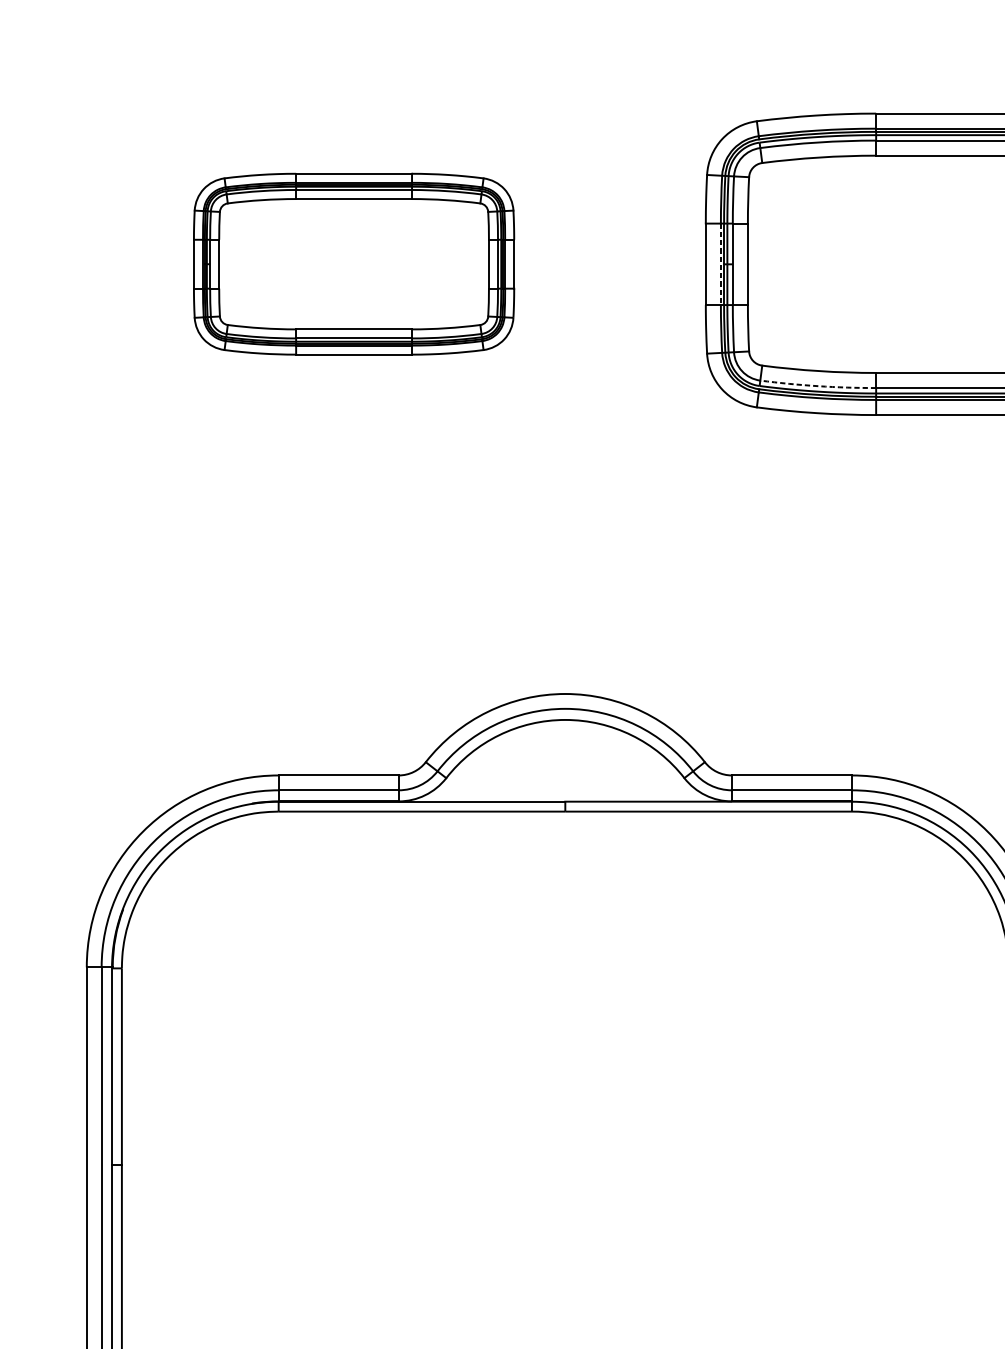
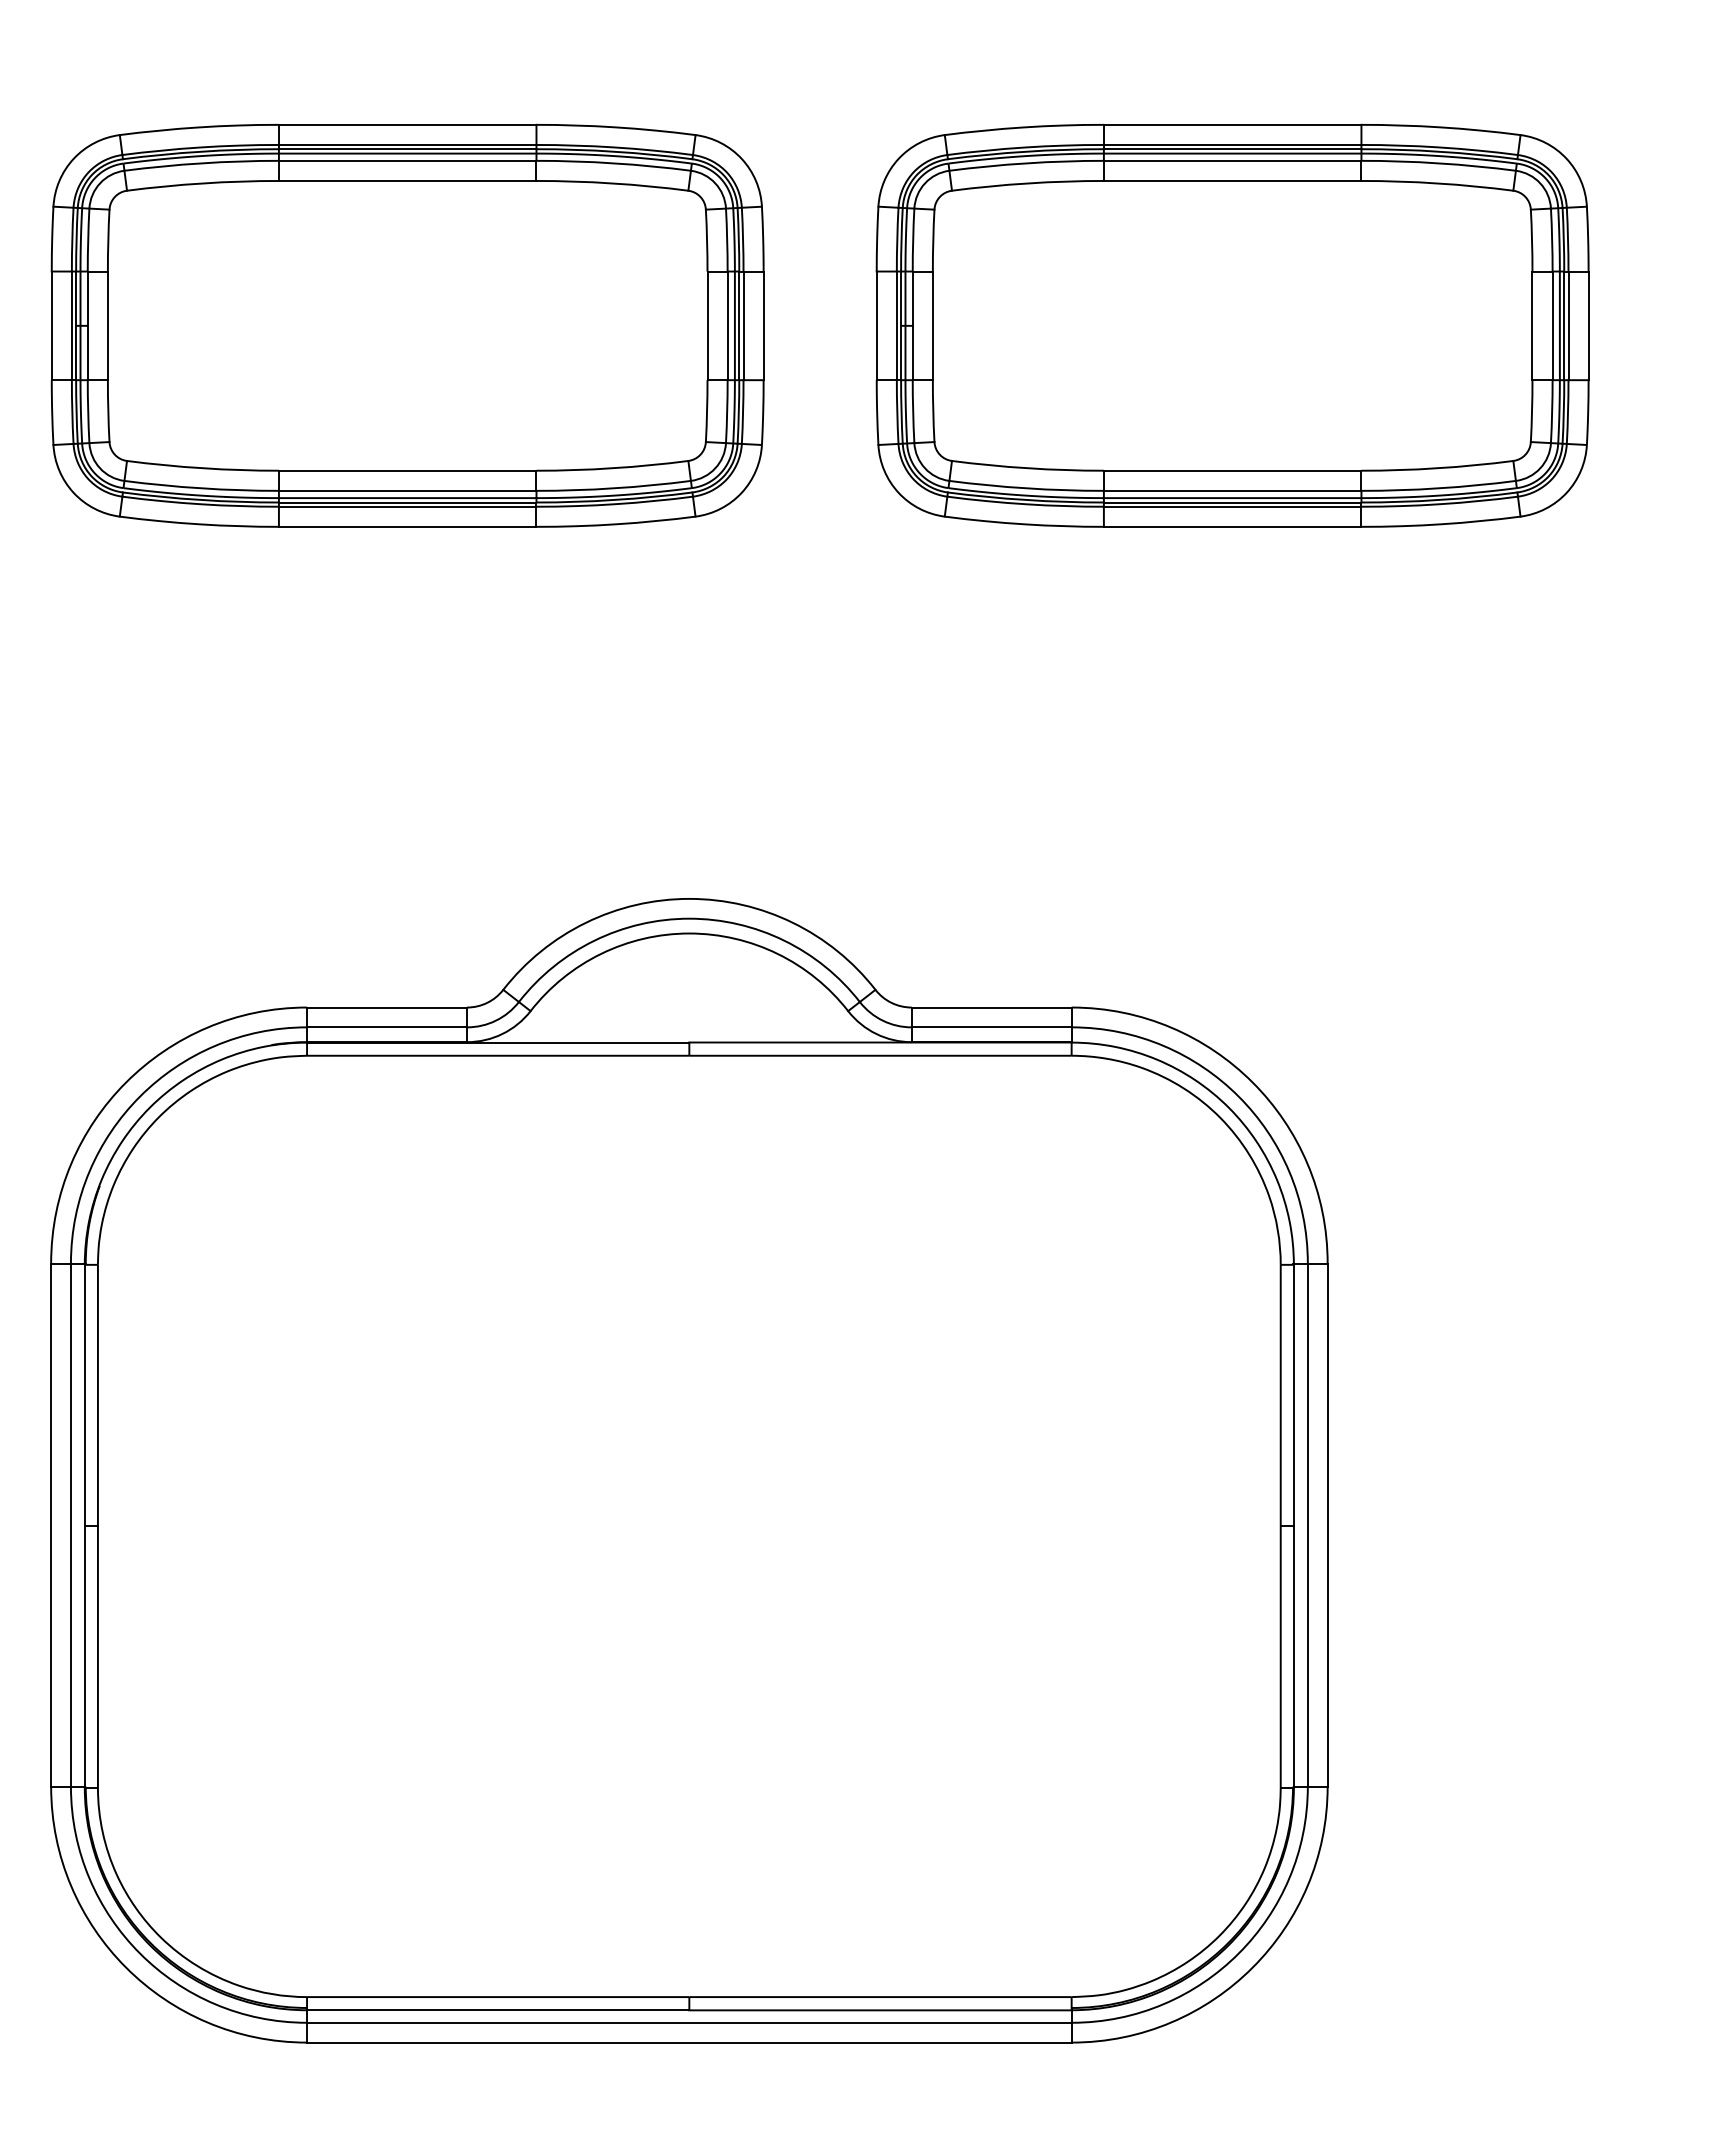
part: (353, 264) -> (407, 325), size x1.67
line: (720, 264) -> (896, 326), dashed -> solid
arc: (818, 386) -> (1026, 488), dashed -> solid

